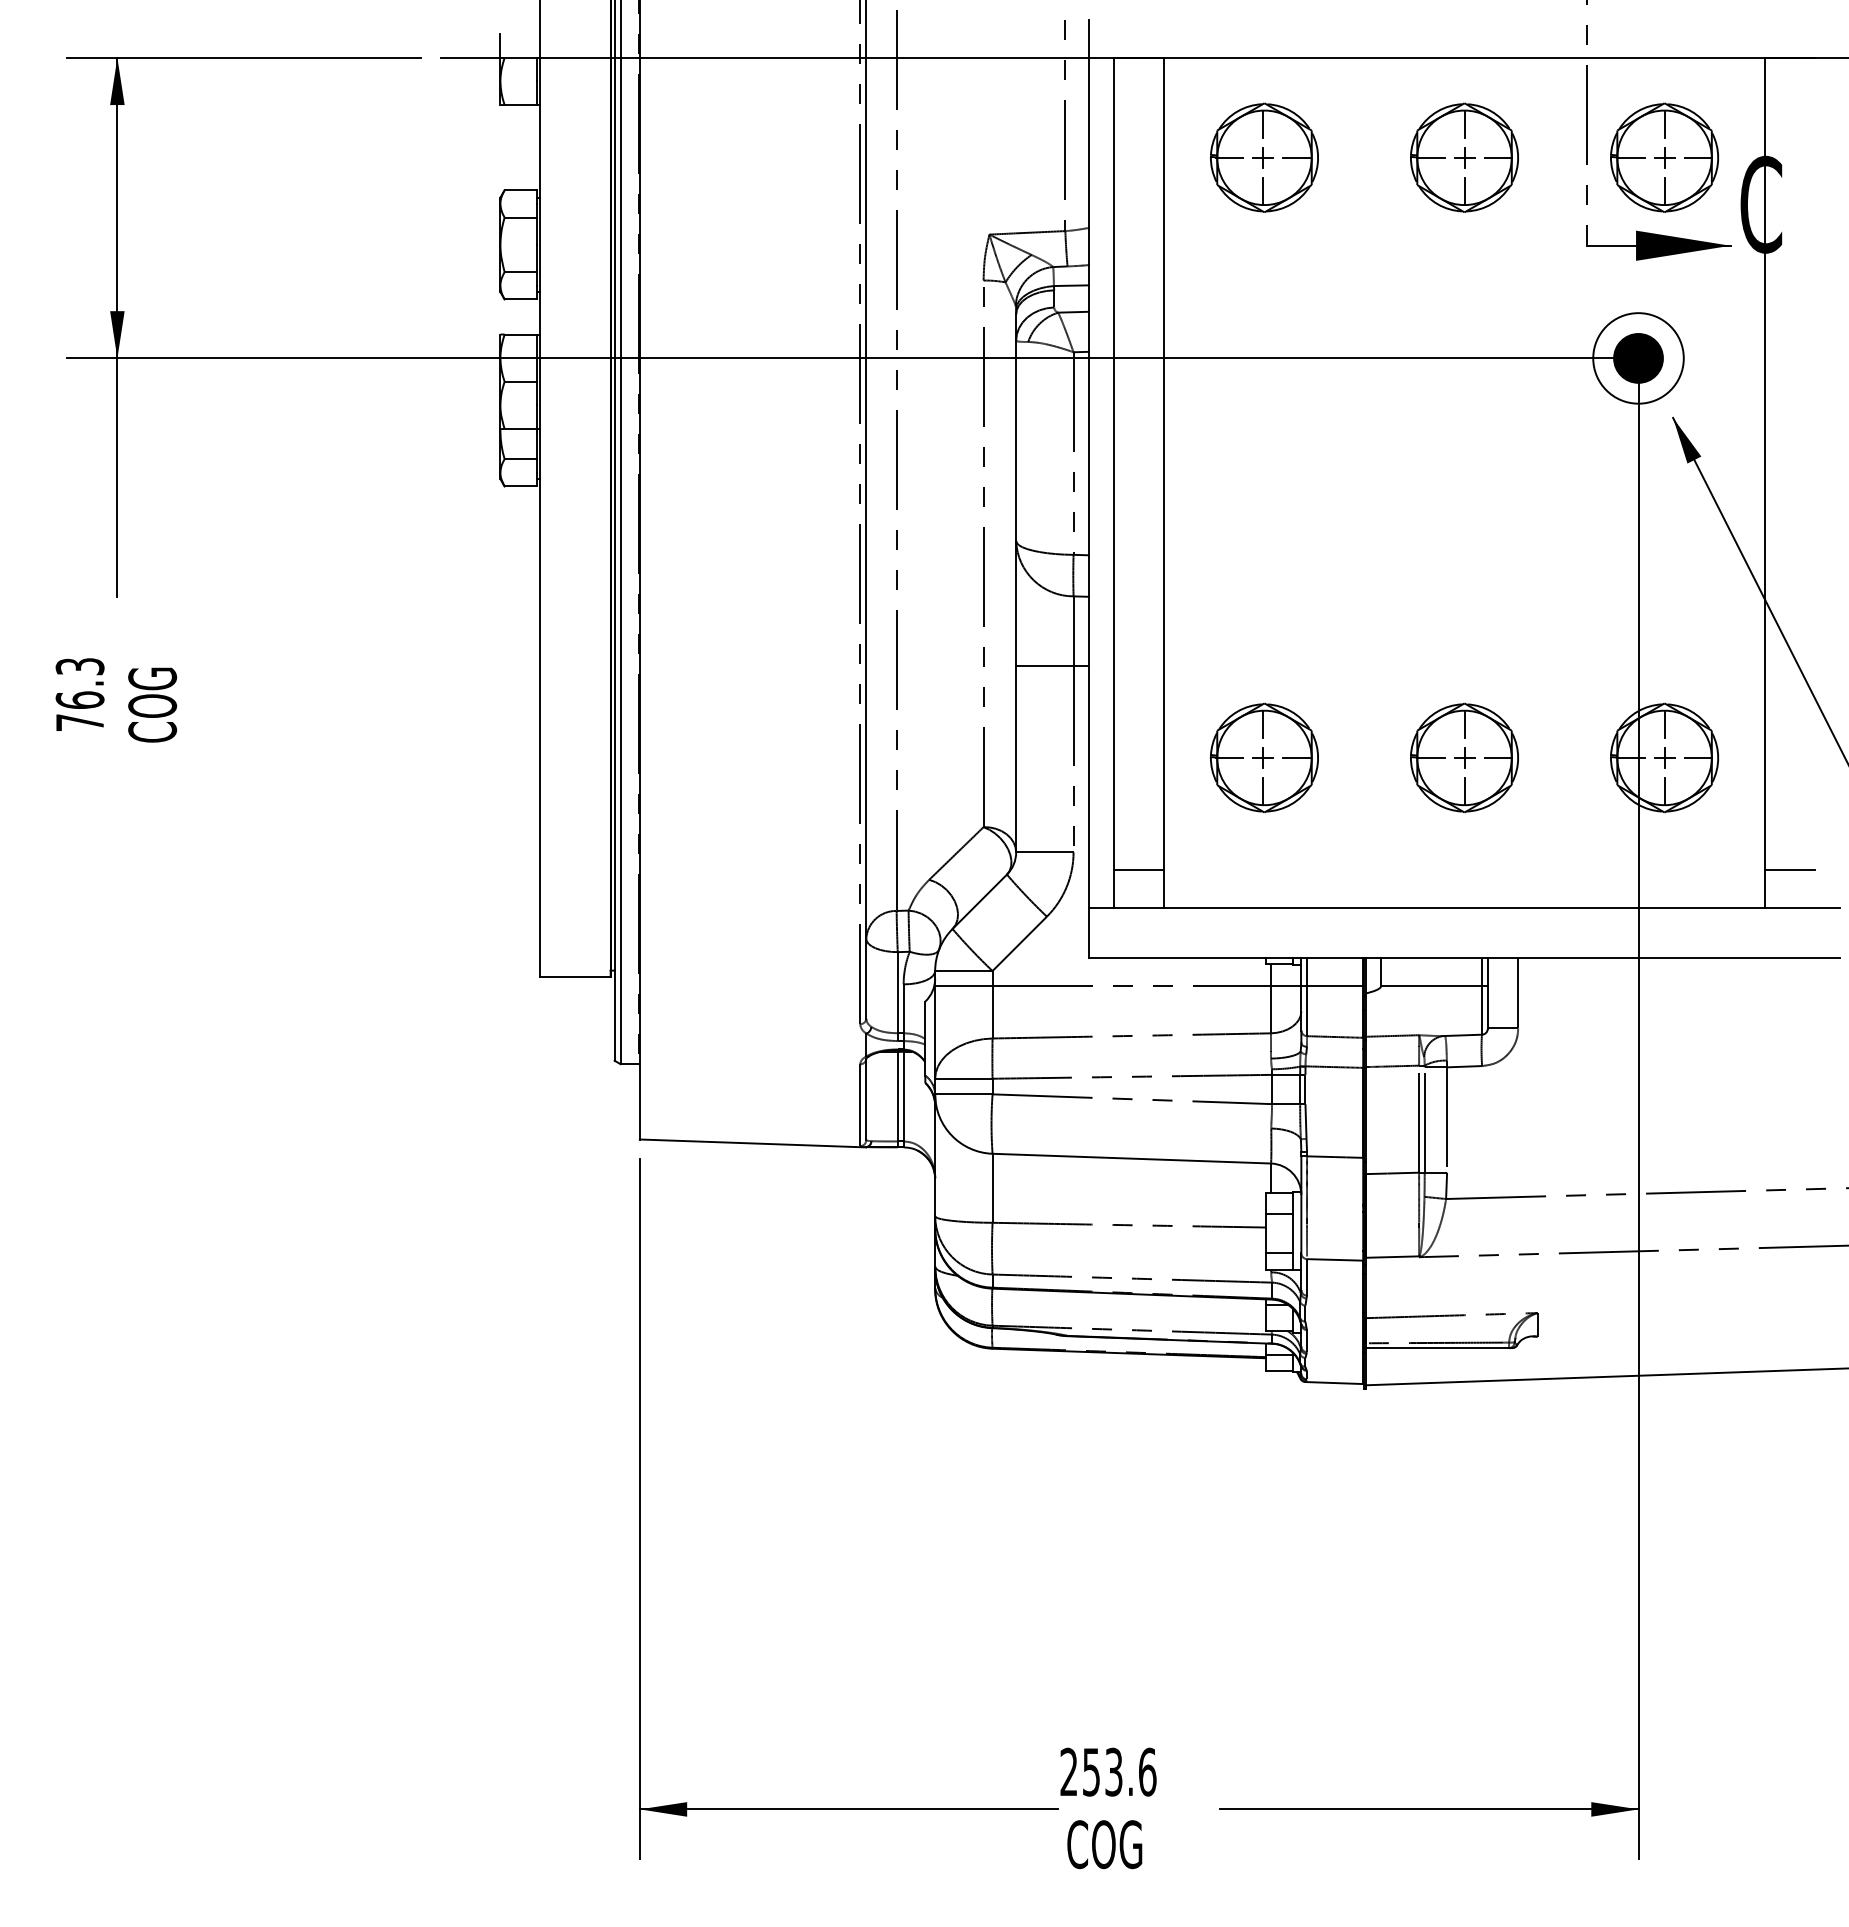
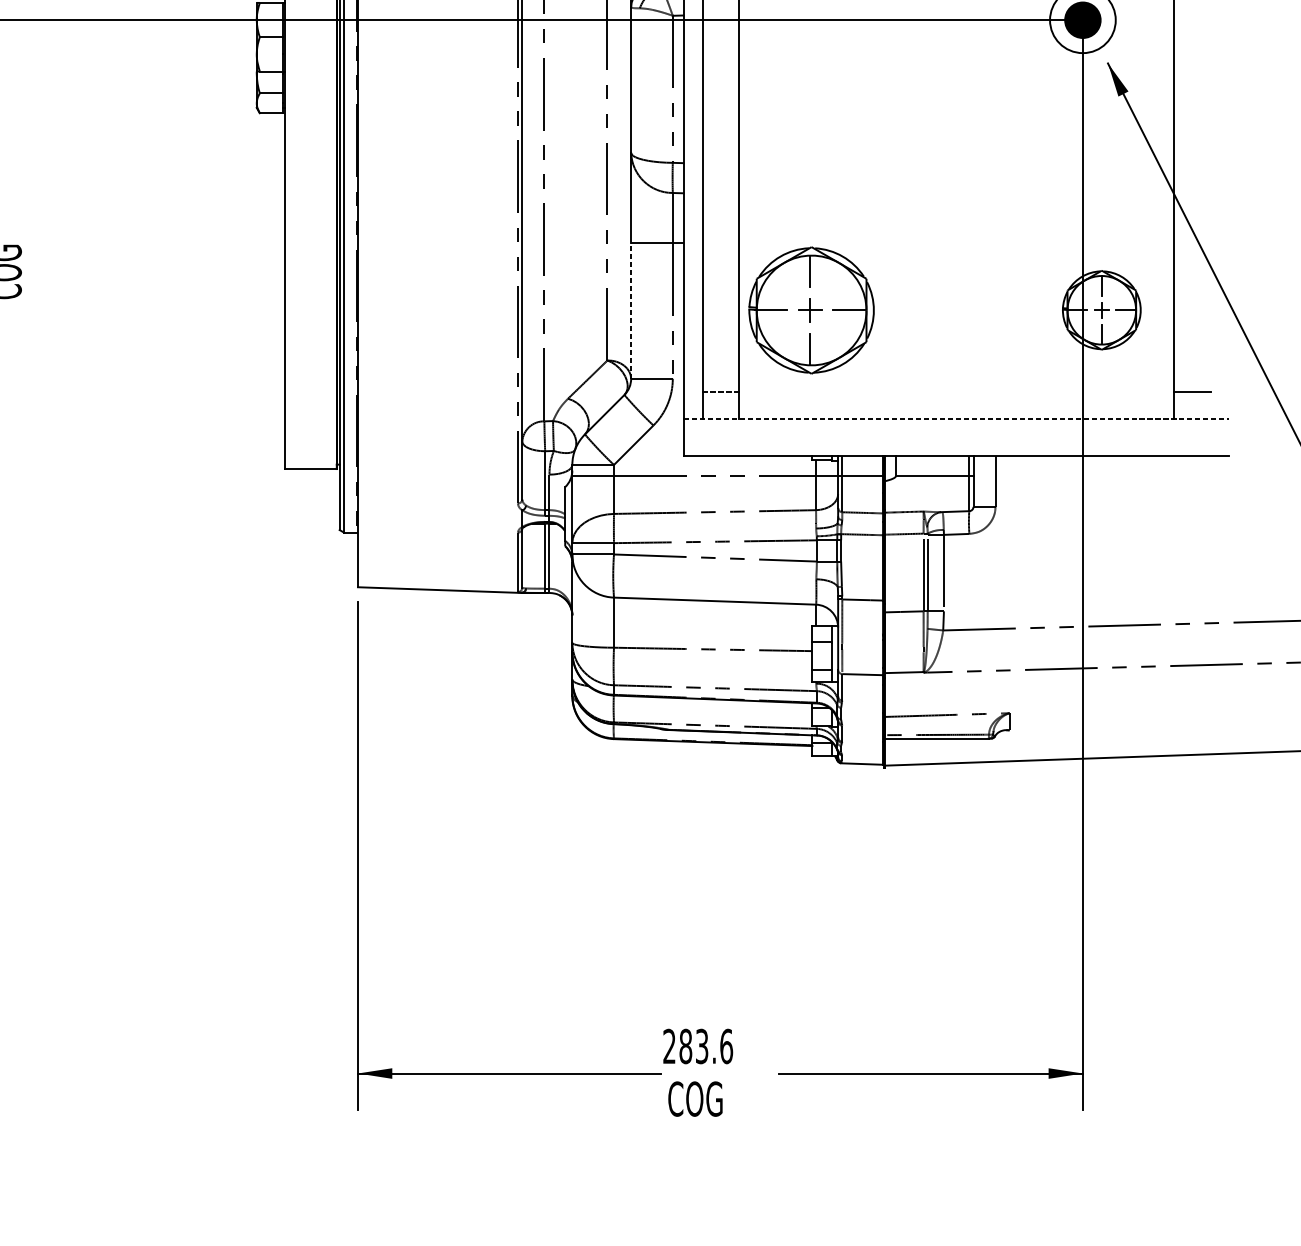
part: (1263, 757) -> (810, 309), size x1.6
part: (1464, 757) -> (956, 309), removed
line: (1016, 758) -> (631, 310), solid -> dashed
line: (1139, 870) -> (720, 391), solid -> dashed
line: (1465, 908) -> (957, 419), solid -> dashed
text: (1091, 1771) -> (685, 1046), 253.6 -> 283.6

